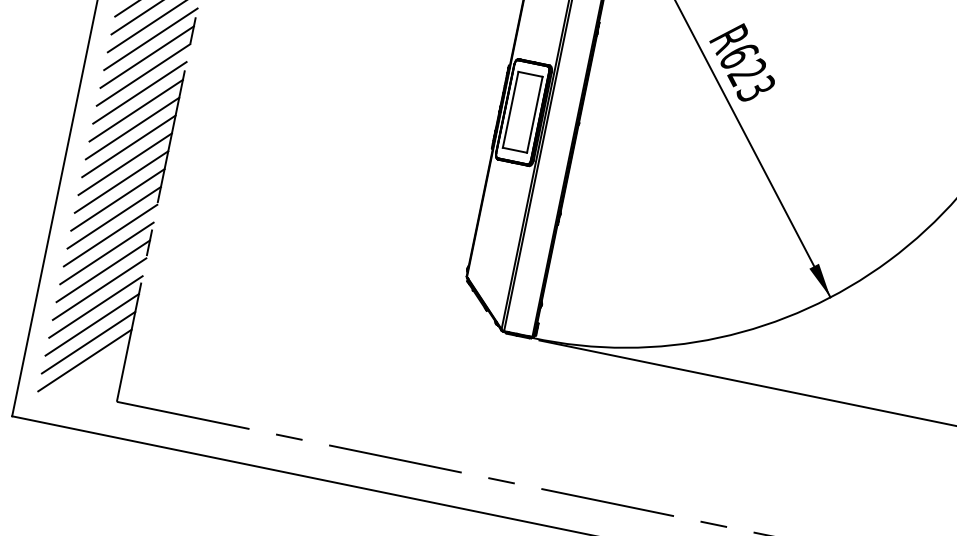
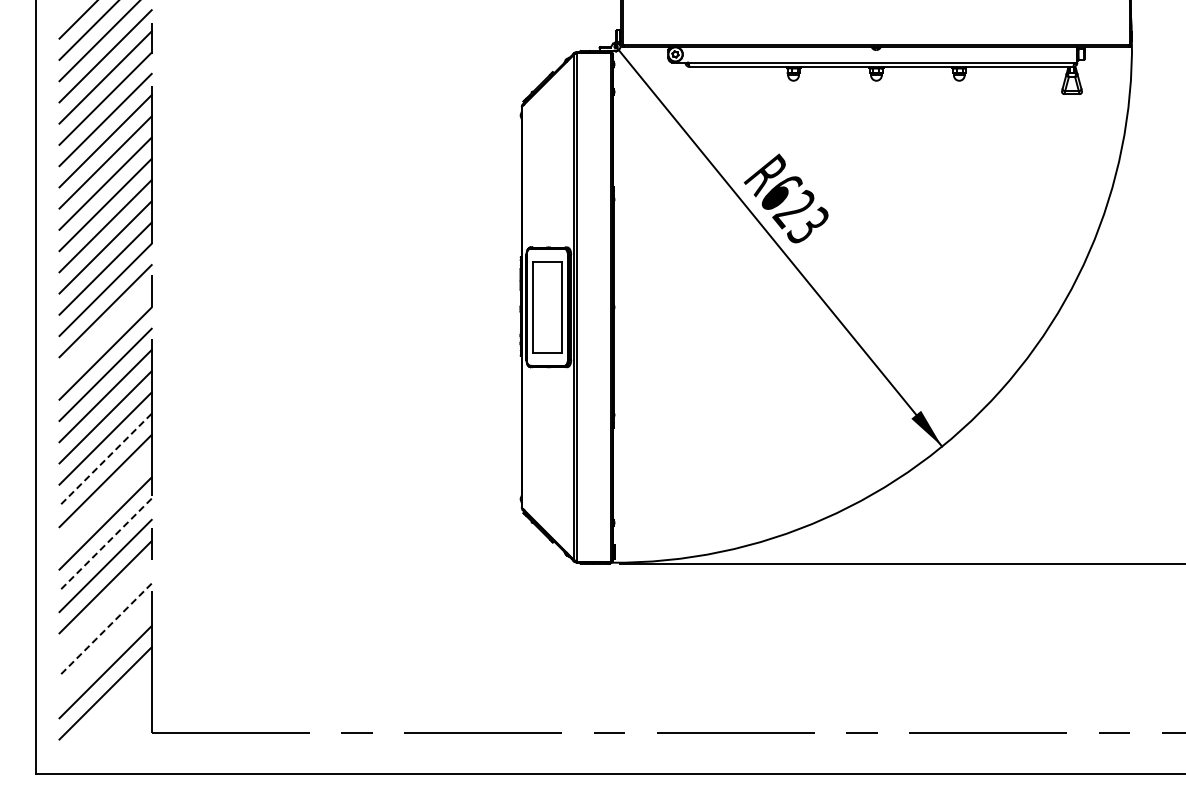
line: (147, 57) -> (105, 332), removed
line: (125, 164) -> (105, 460), solid -> dashed
line: (117, 200) -> (105, 502), removed
line: (110, 236) -> (105, 545), solid -> dashed
line: (99, 289) -> (105, 608), removed
line: (95, 307) -> (105, 630), solid -> dashed
line: (92, 324) -> (105, 650), removed

